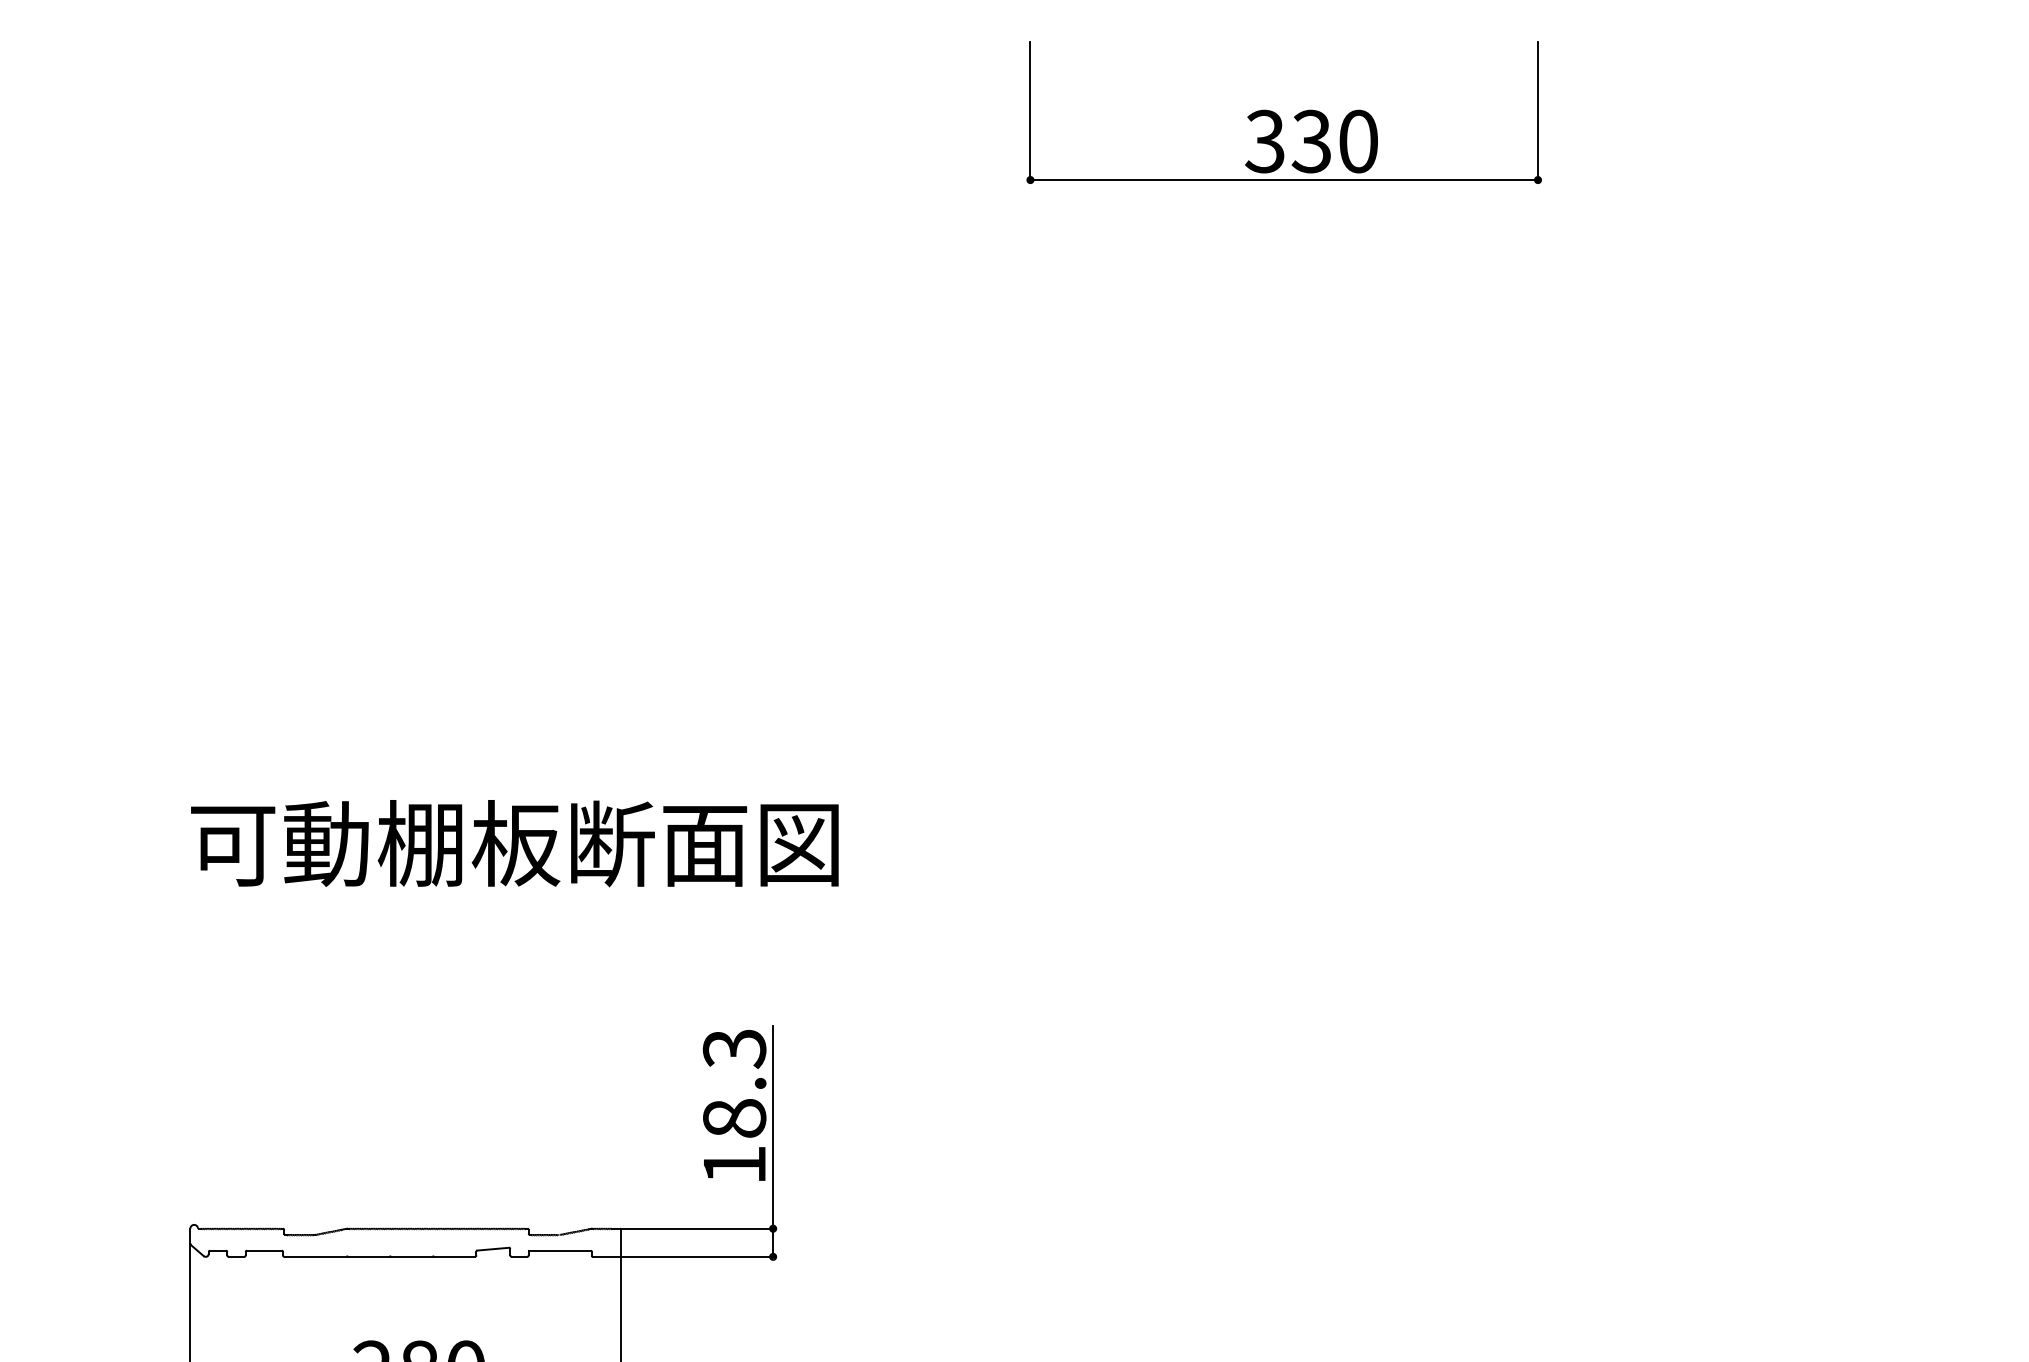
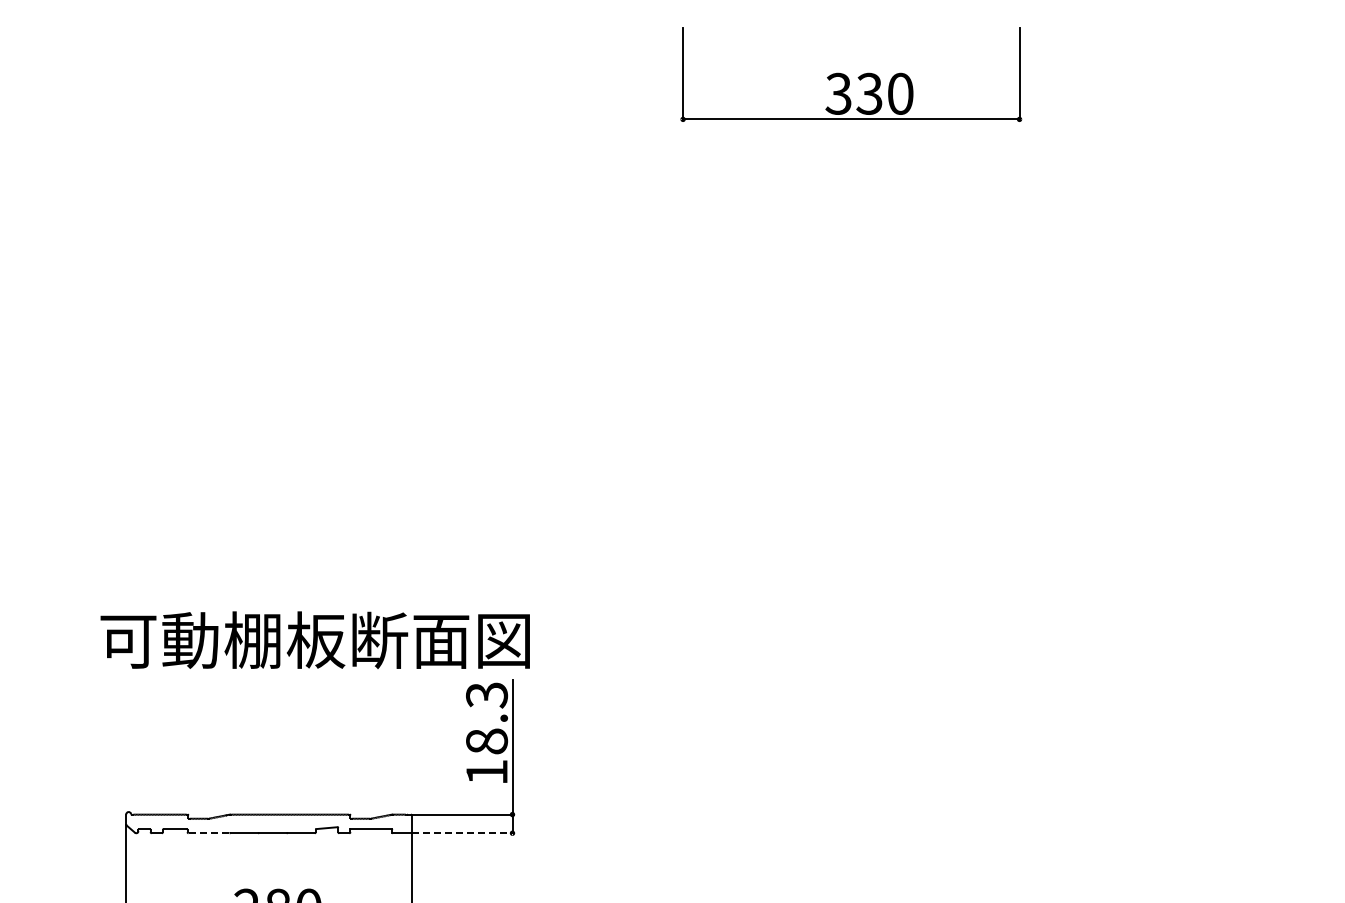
text: (513, 842) -> (314, 639), moved
line: (316, 1257) -> (209, 833), solid -> dashed
line: (697, 1257) -> (462, 833), solid -> dashed

